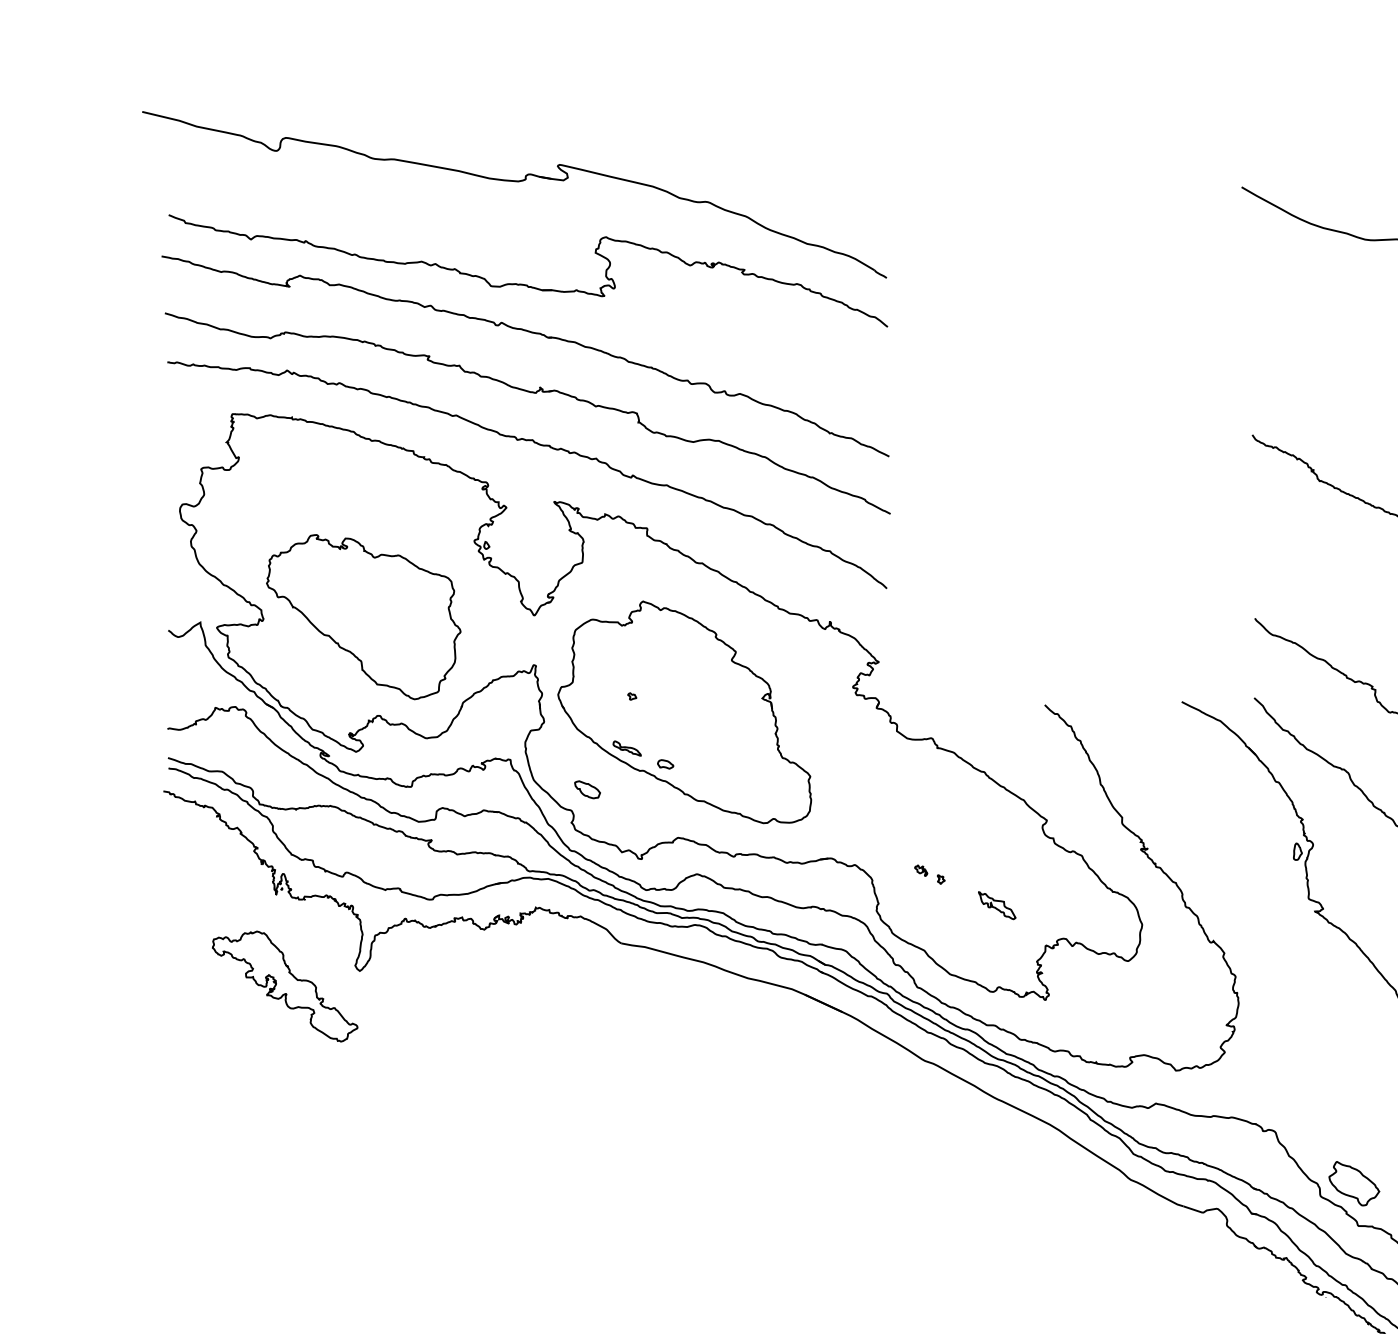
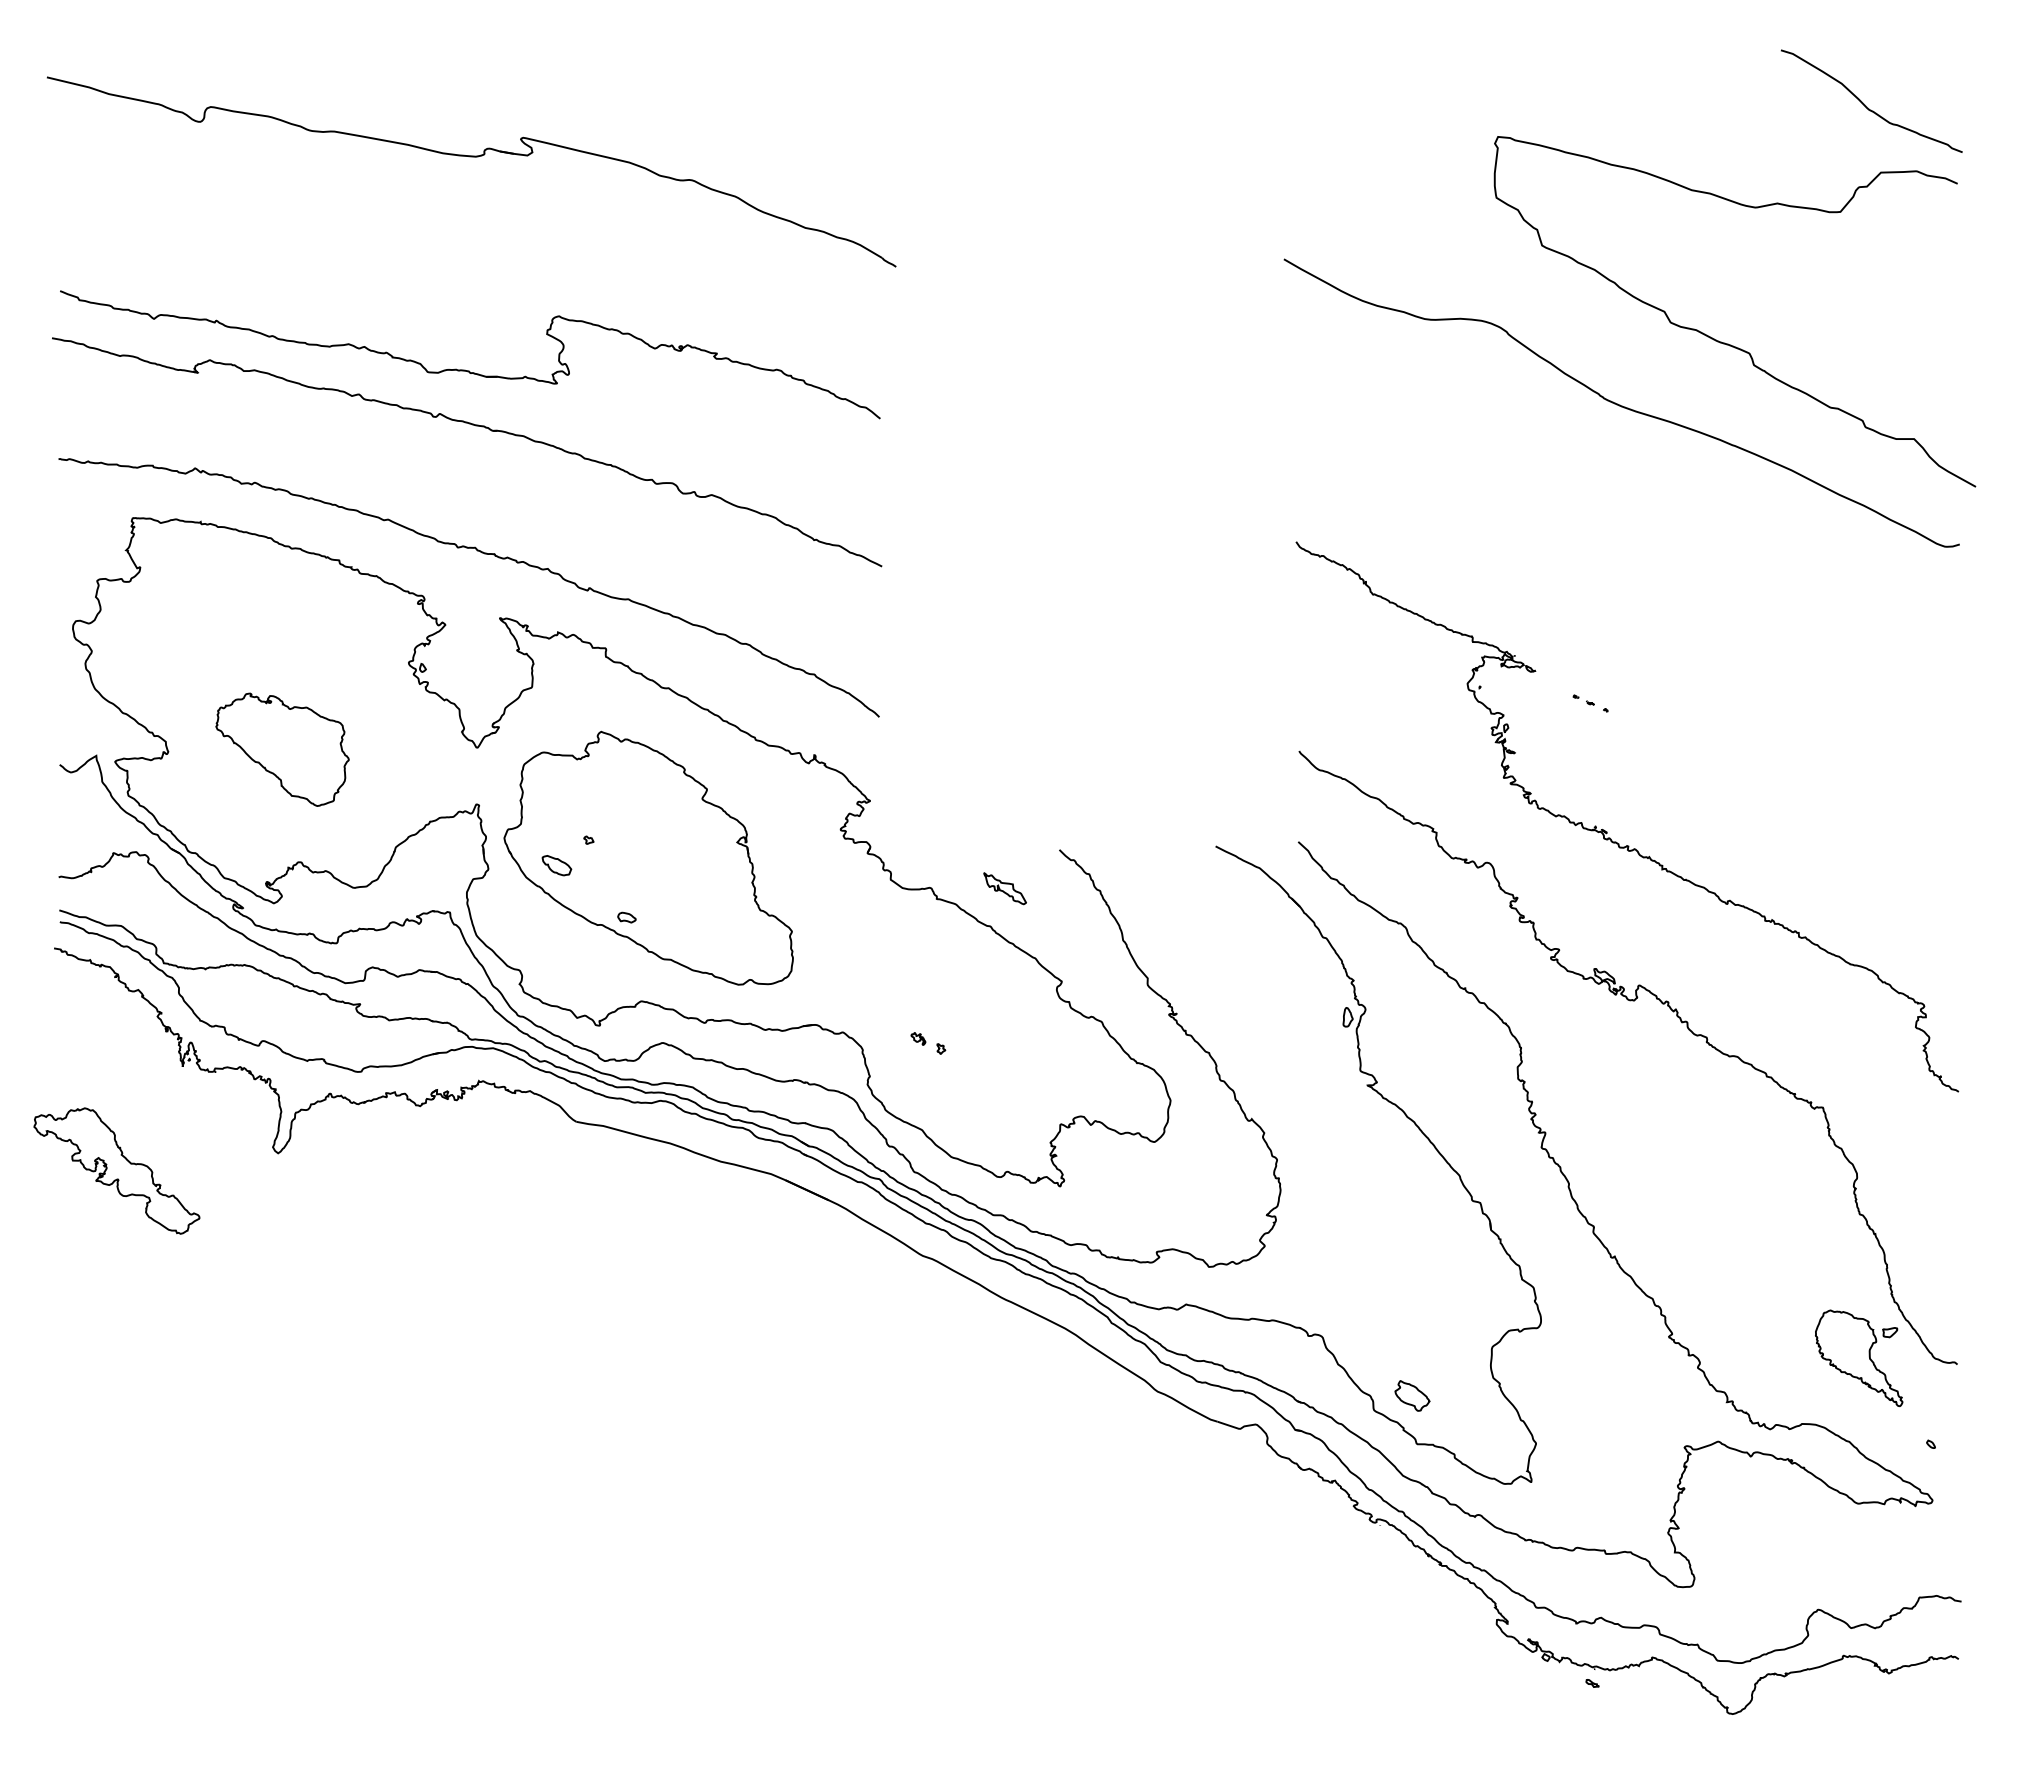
part: (514, 182) -> (471, 157), moved
part: (532, 393) -> (475, 494), removed
part: (363, 616) -> (282, 749), size x0.6
part: (626, 748) -> (582, 899), removed
part: (587, 789) -> (556, 865), moved
part: (996, 905) -> (1004, 888), moved
part: (284, 986) -> (116, 1170), moved
part: (1354, 1183) -> (1412, 1395), size x0.6

